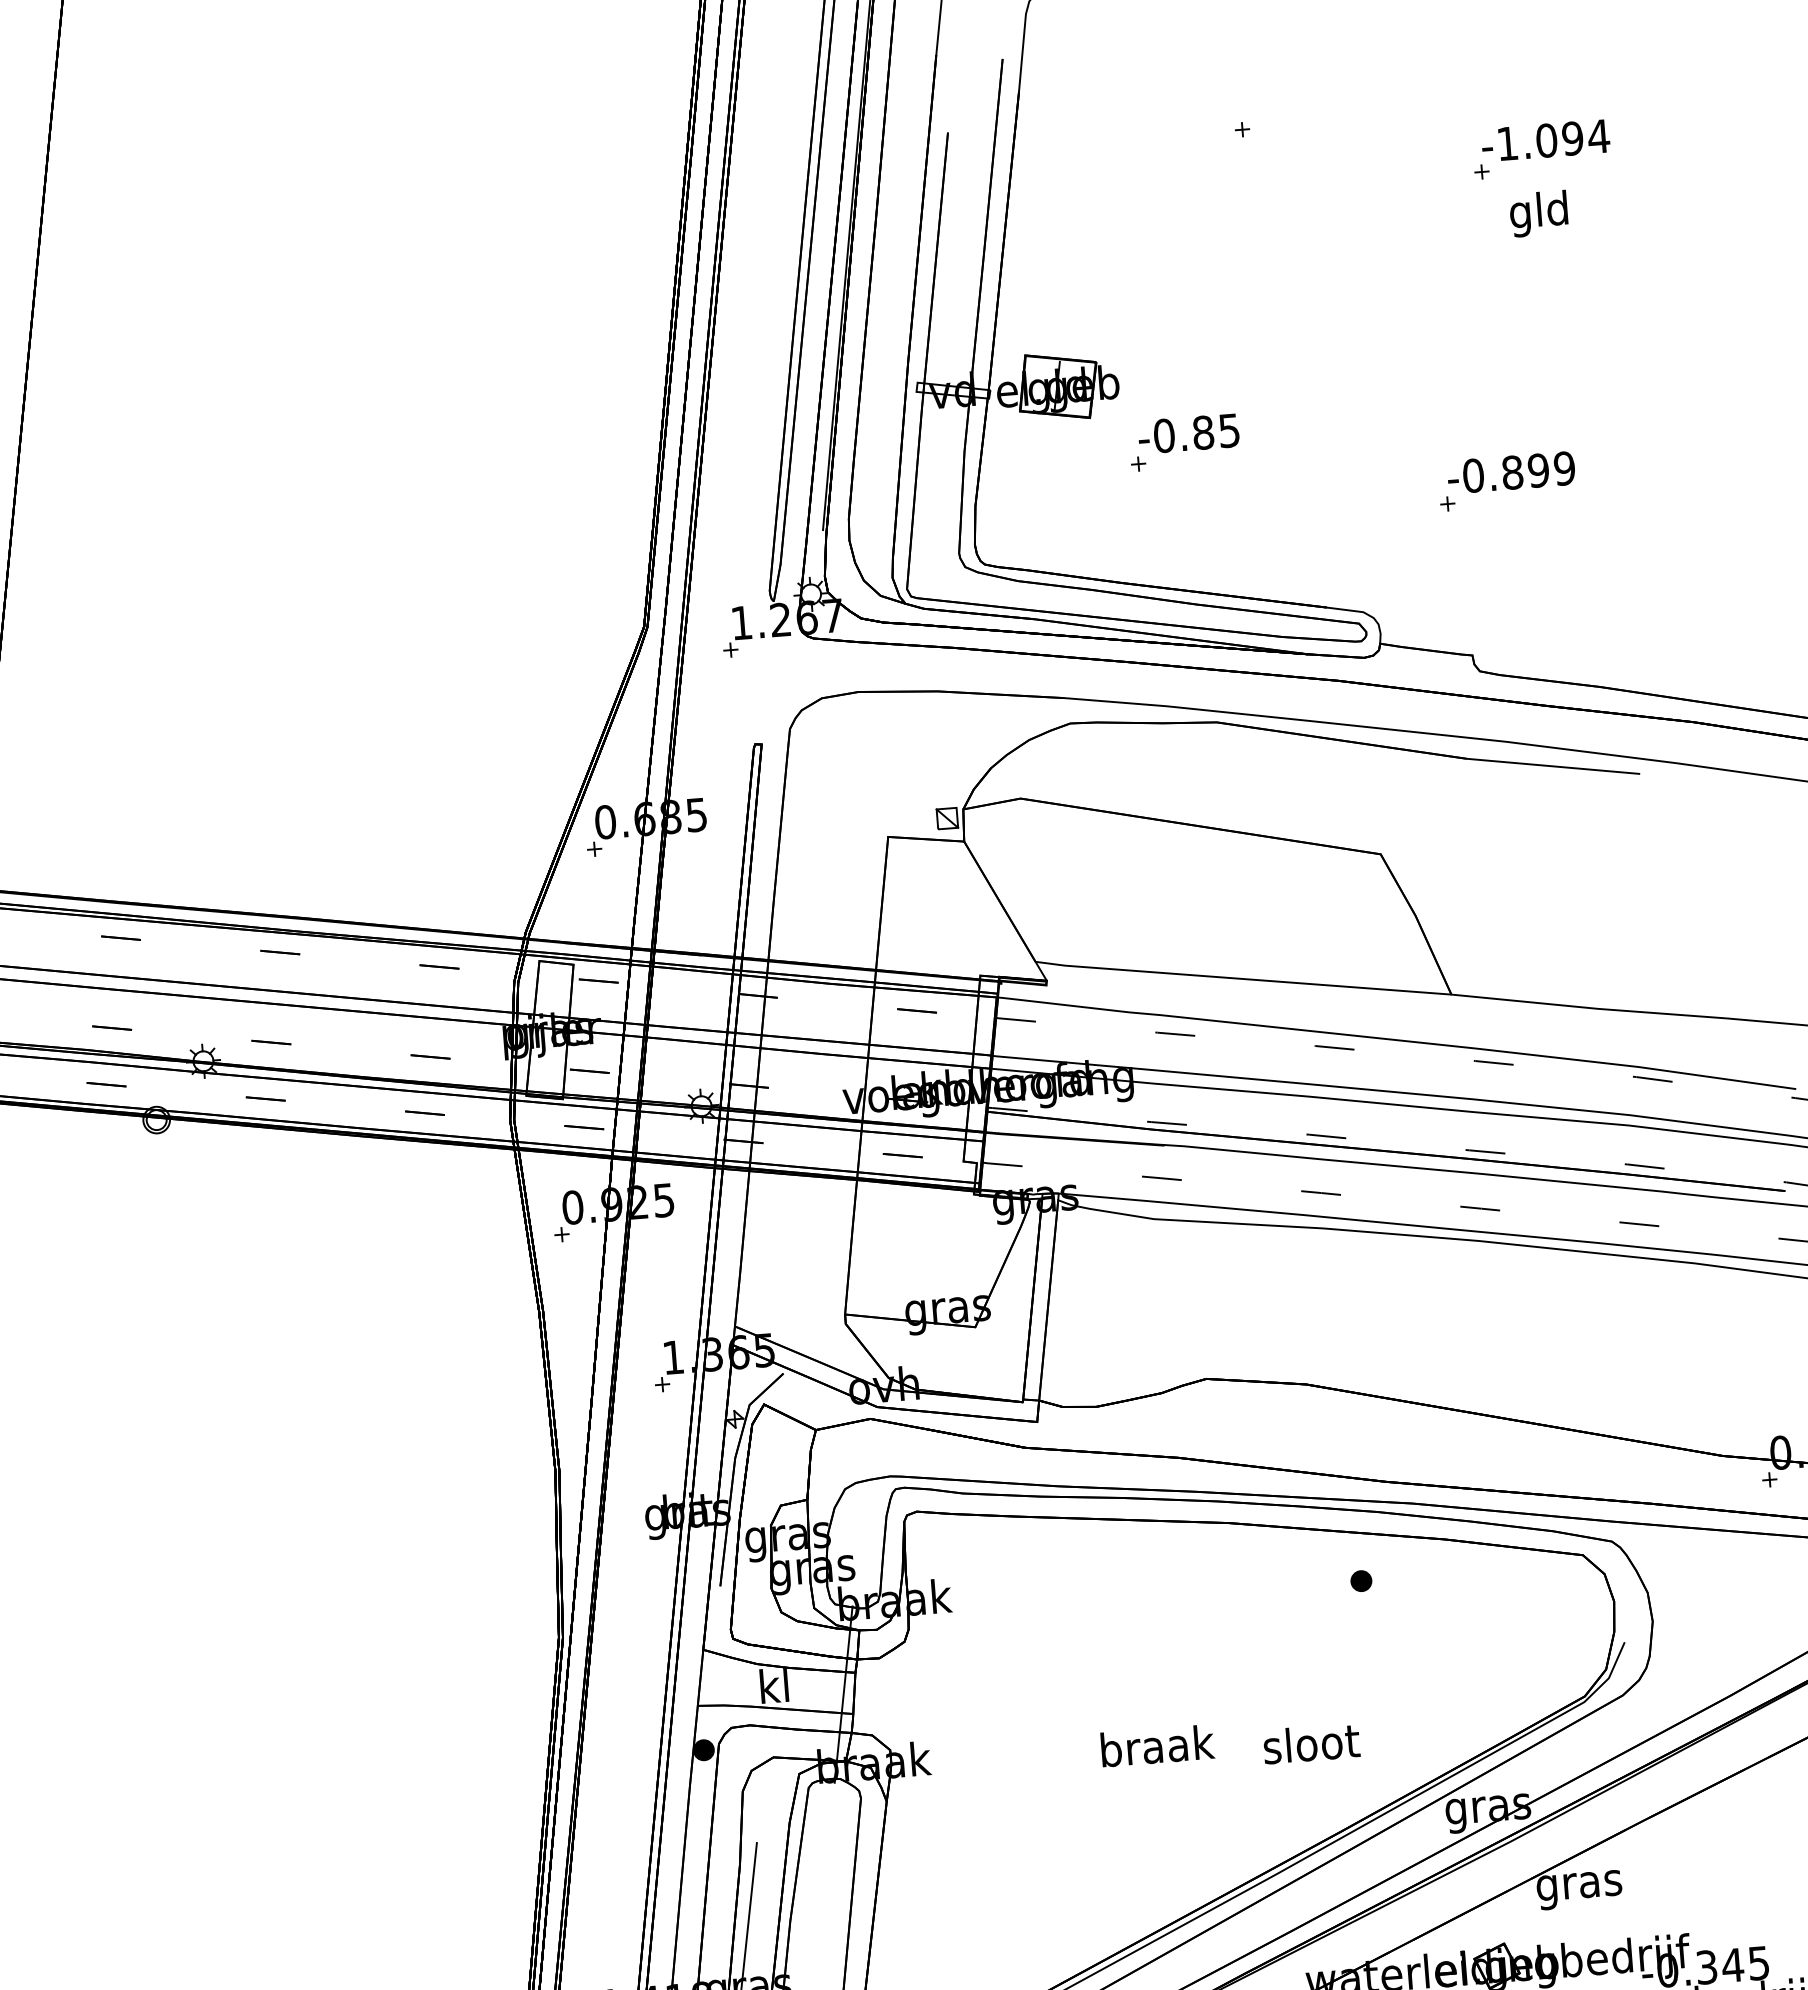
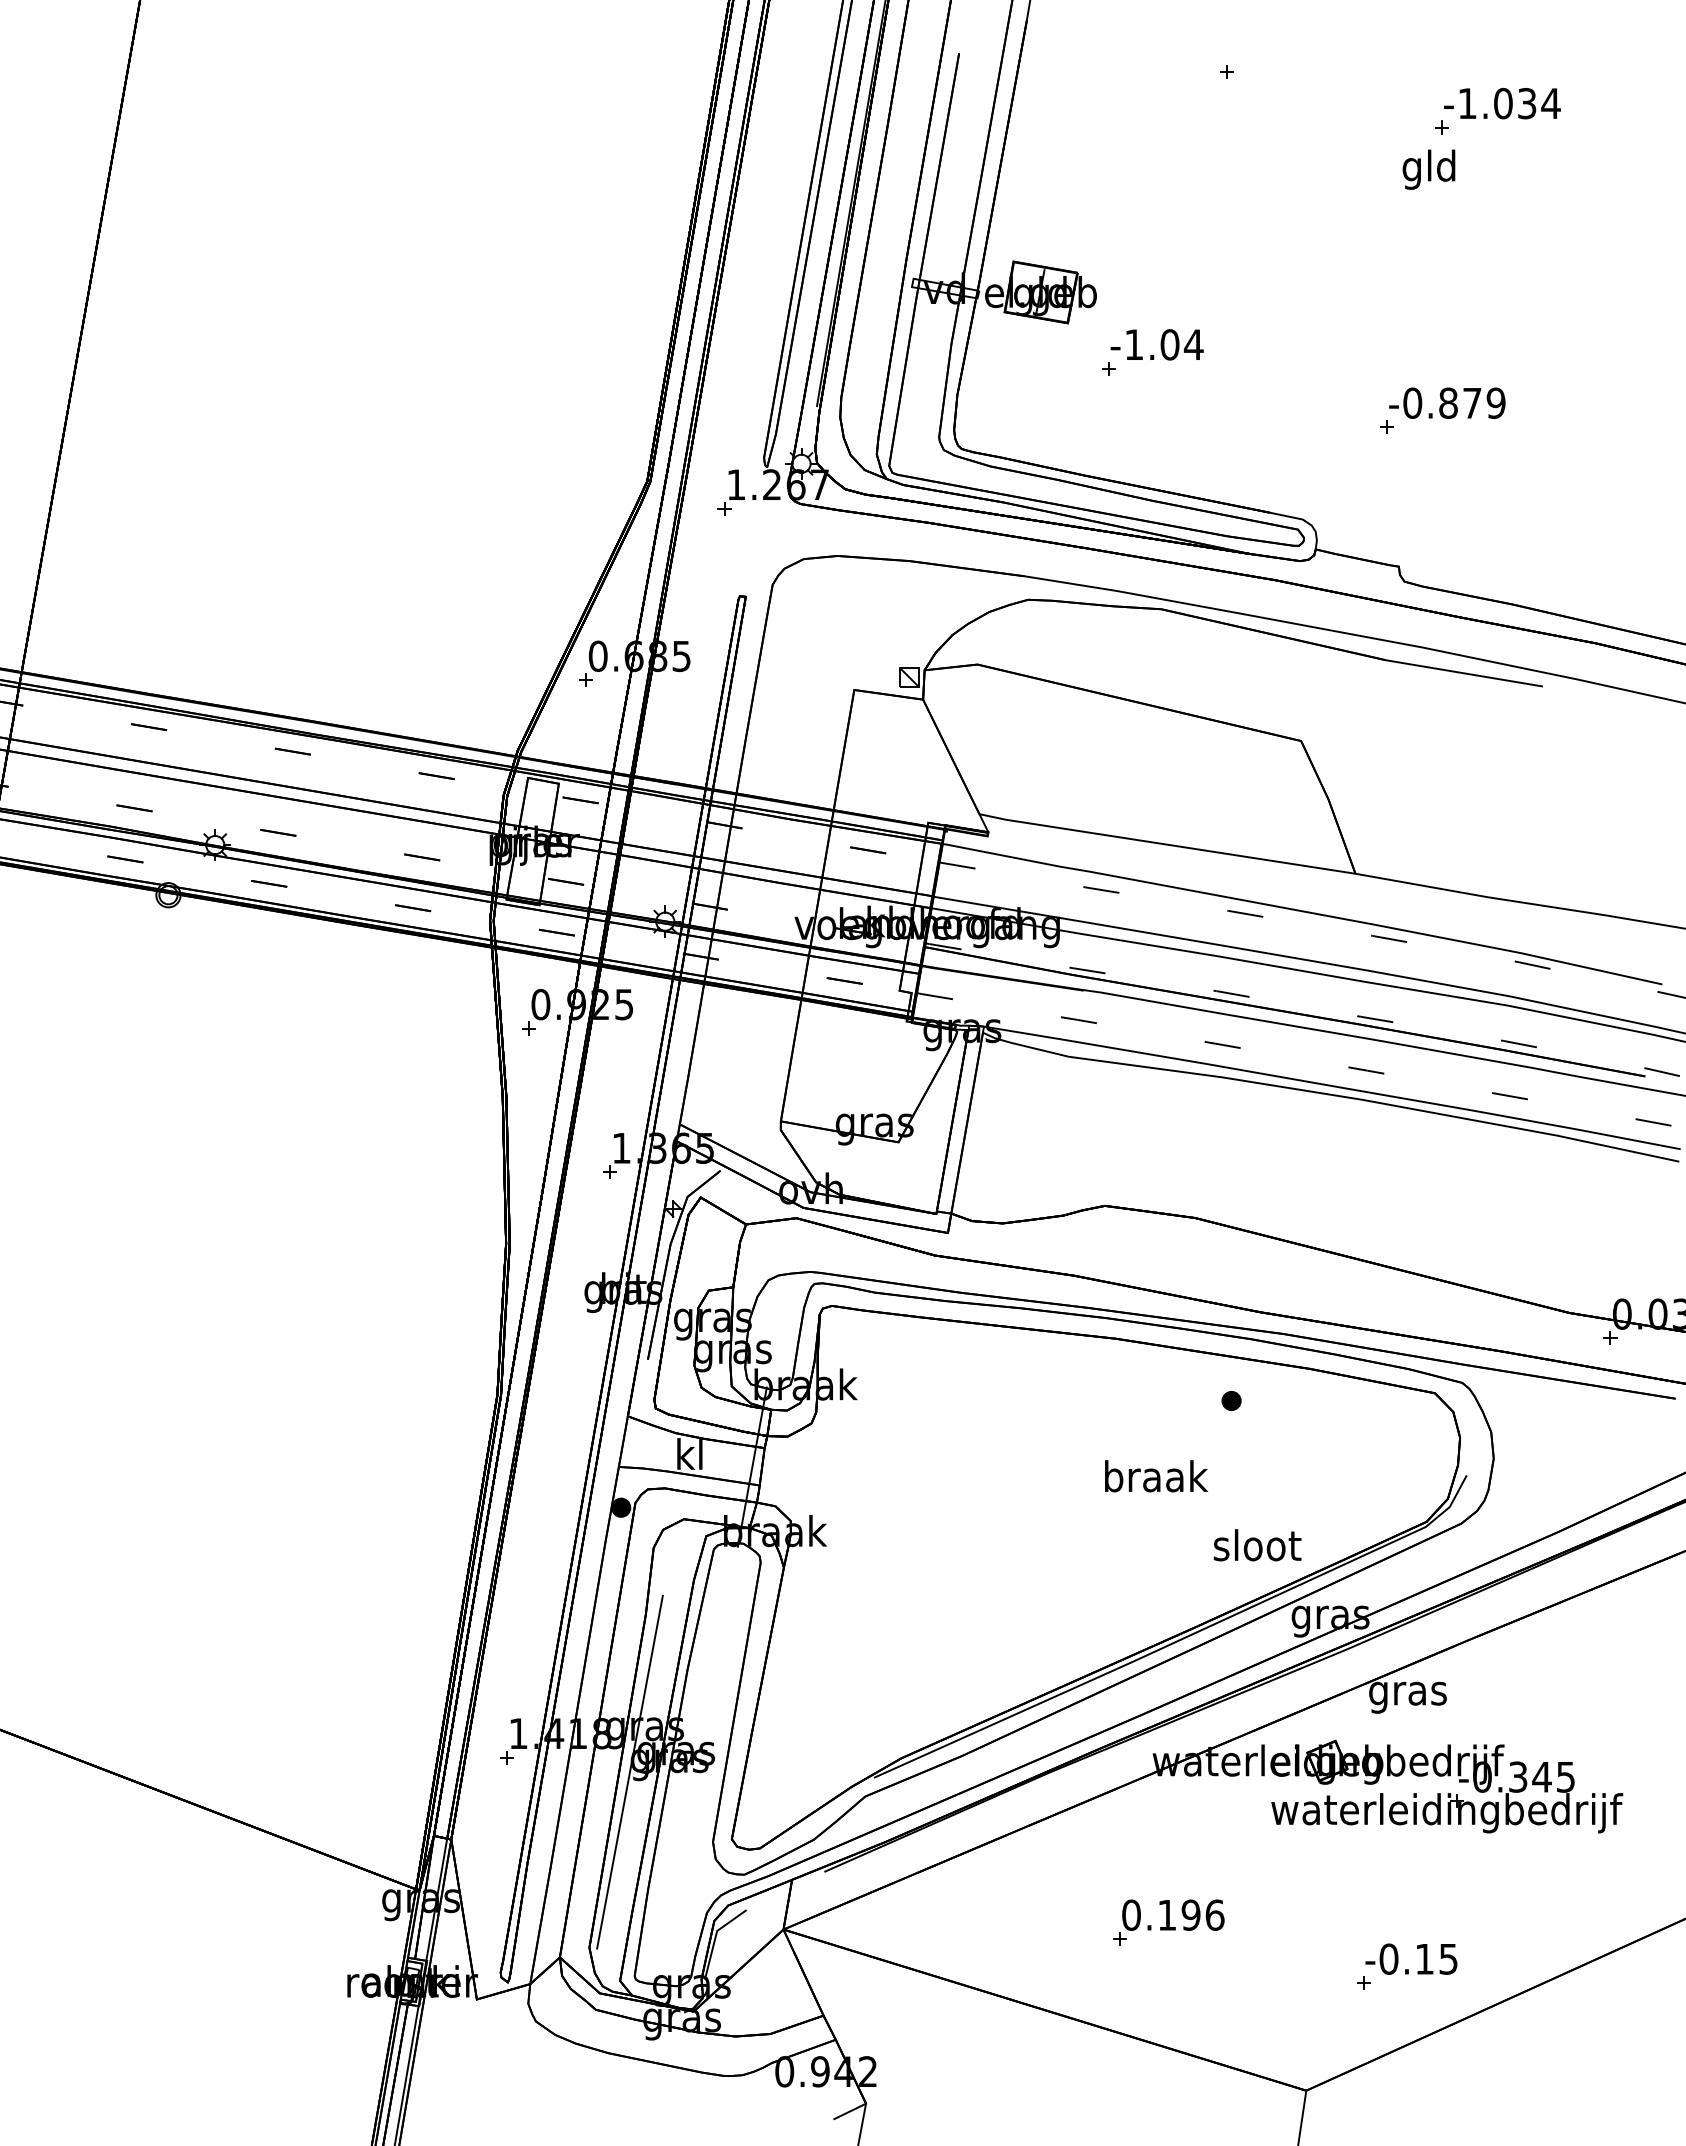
text: (1572, 138) -> (1526, 103), -1.094 -> -1.034
text: (1538, 213) -> (1428, 169), moved
text: (1197, 432) -> (1164, 344), -0.85 -> -1.04
text: (1537, 469) -> (1471, 402), -0.899 -> -0.879
text: (1311, 1743) -> (1257, 1545), moved
text: (1157, 1746) -> (1156, 1476), moved

